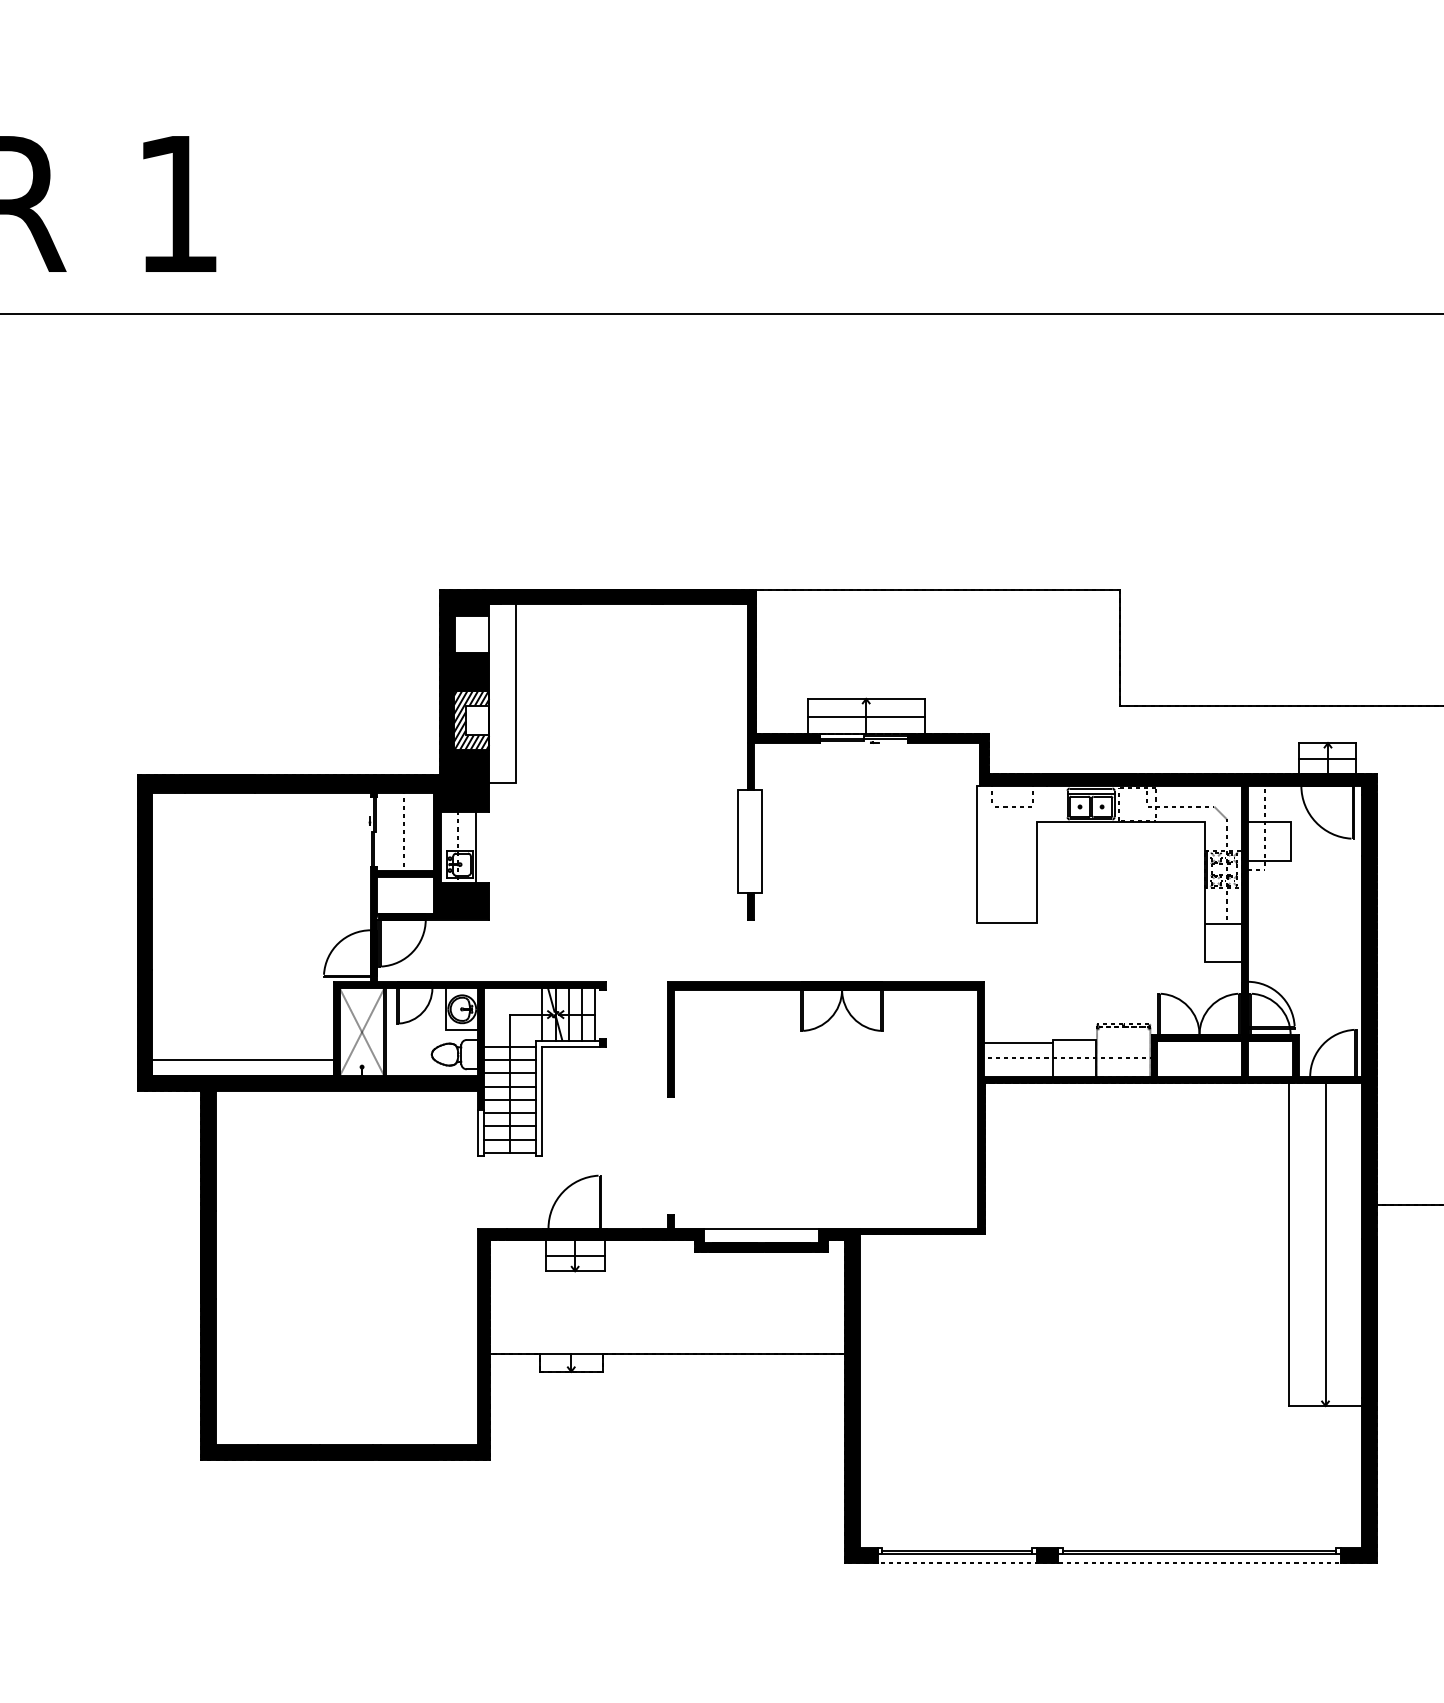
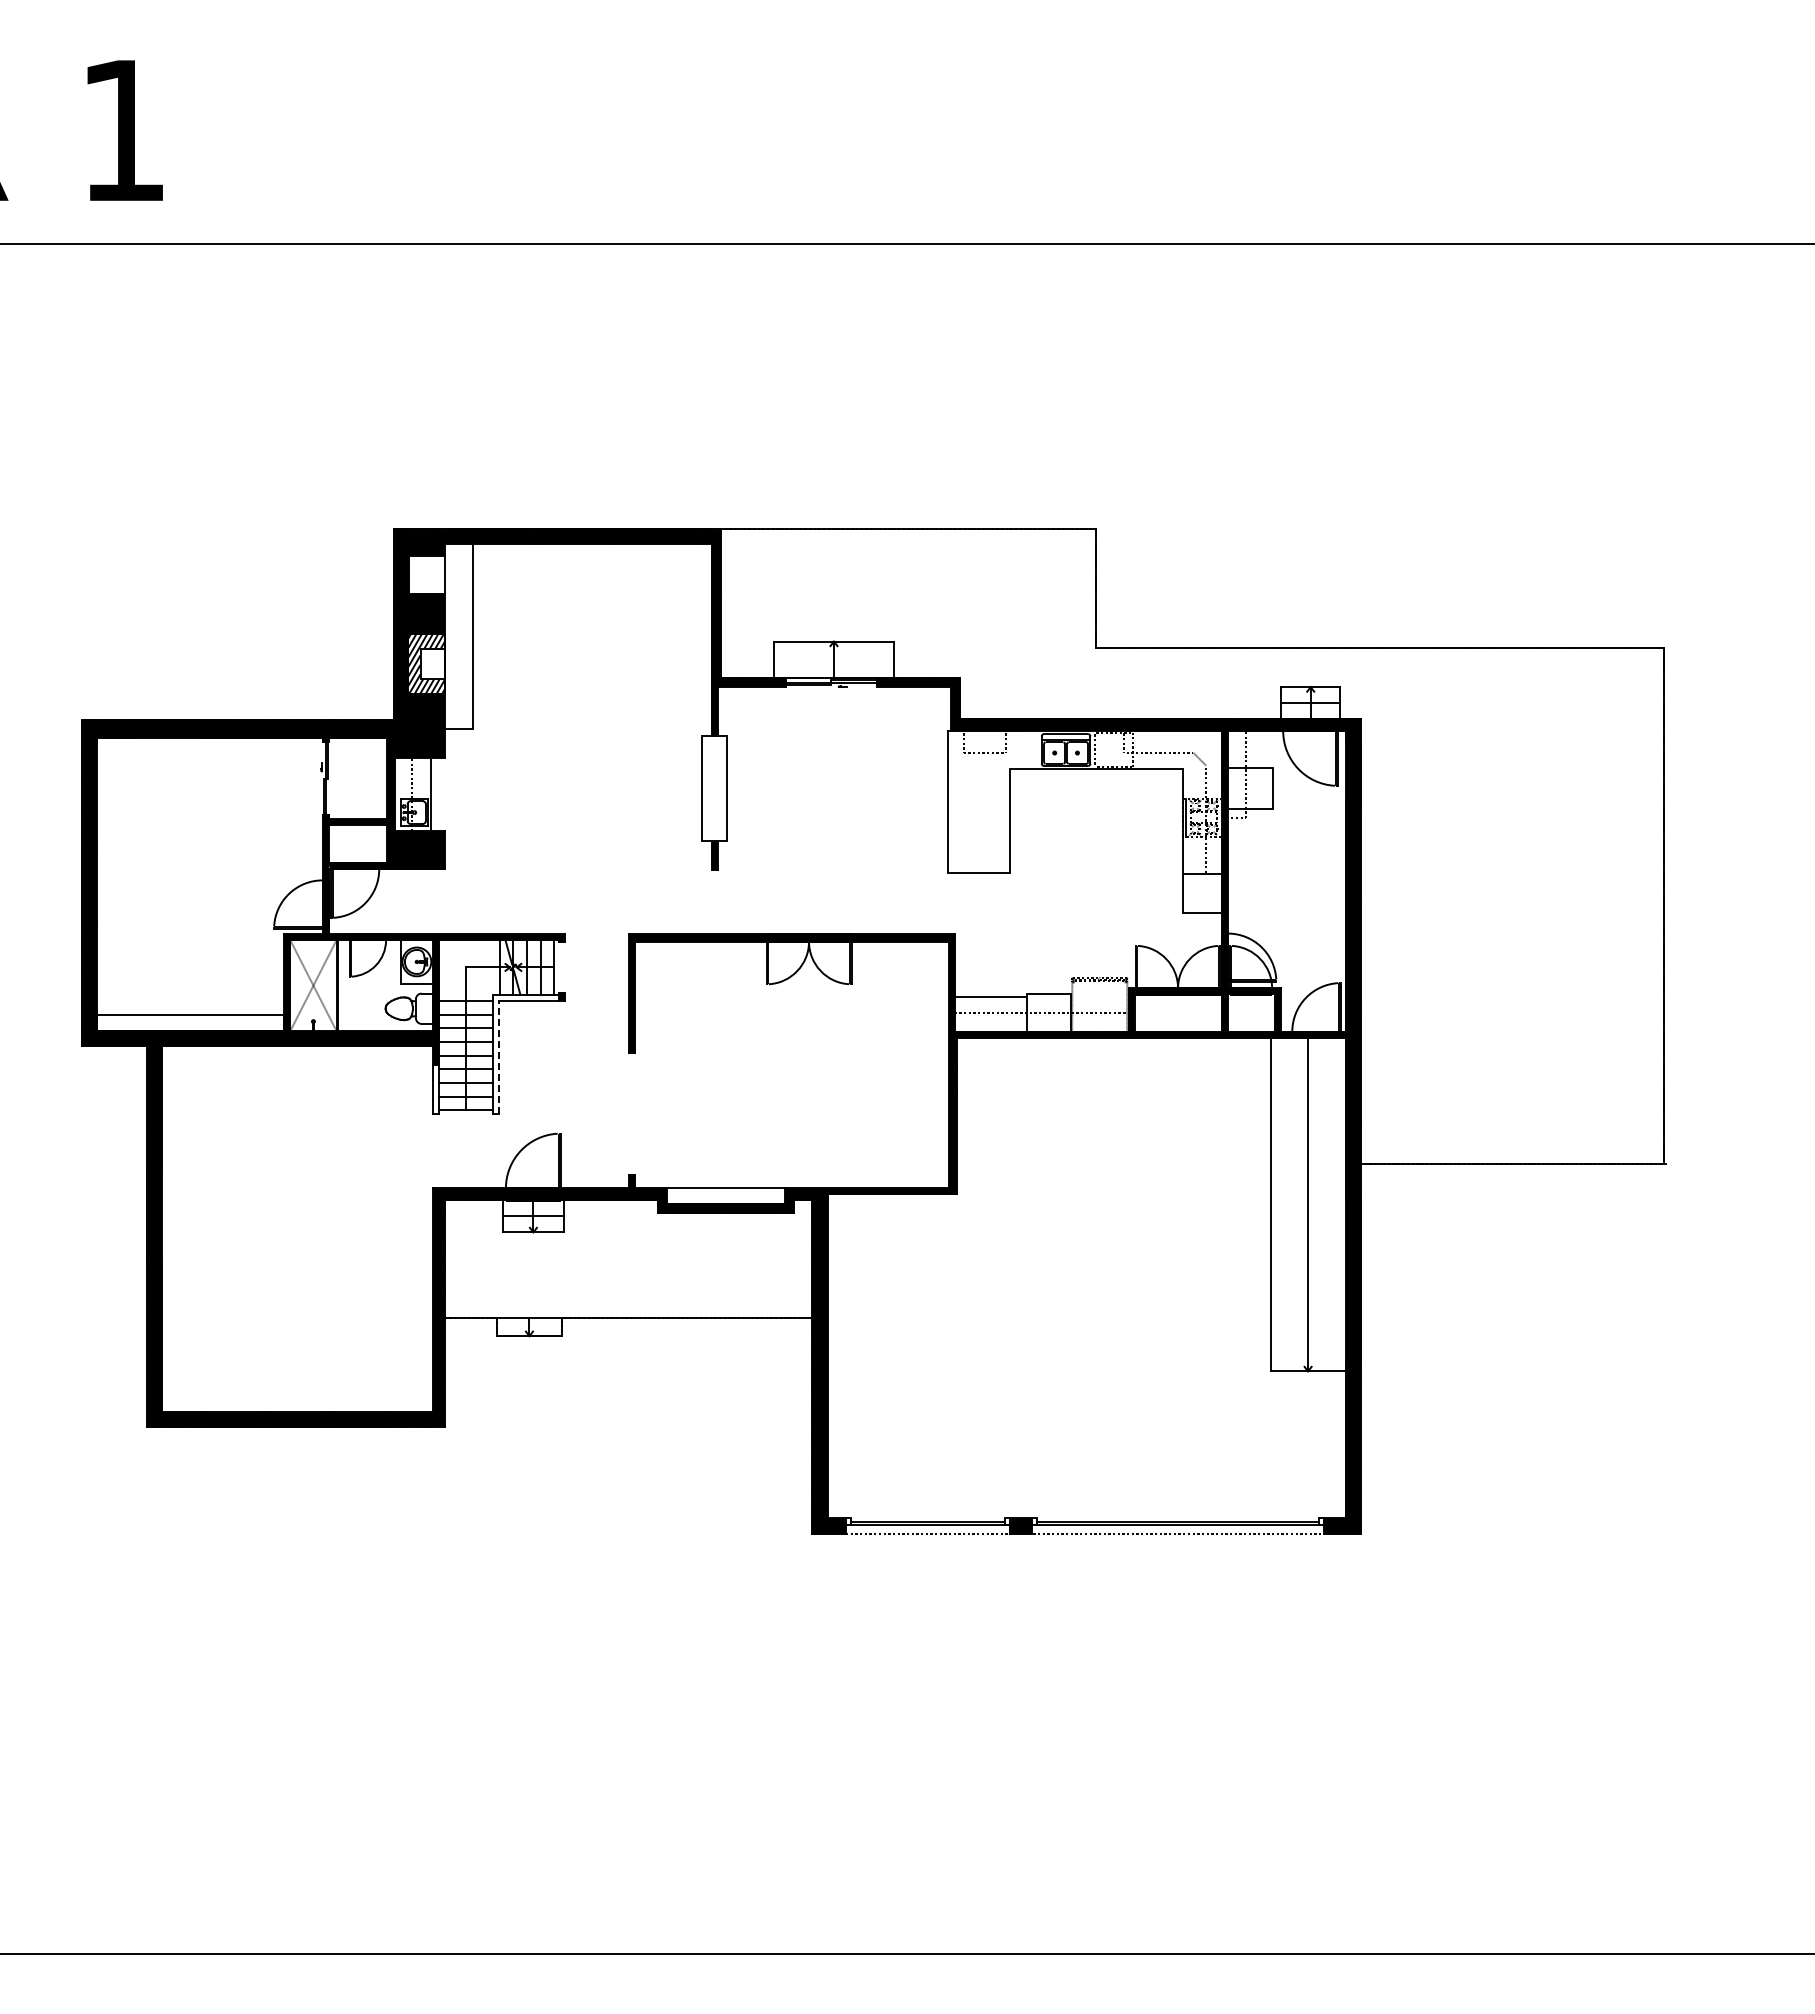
line: (865, 716) -> (833, 659), removed
line: (403, 831) -> (356, 778), removed
line: (542, 1101) -> (499, 1057), solid -> dashed

